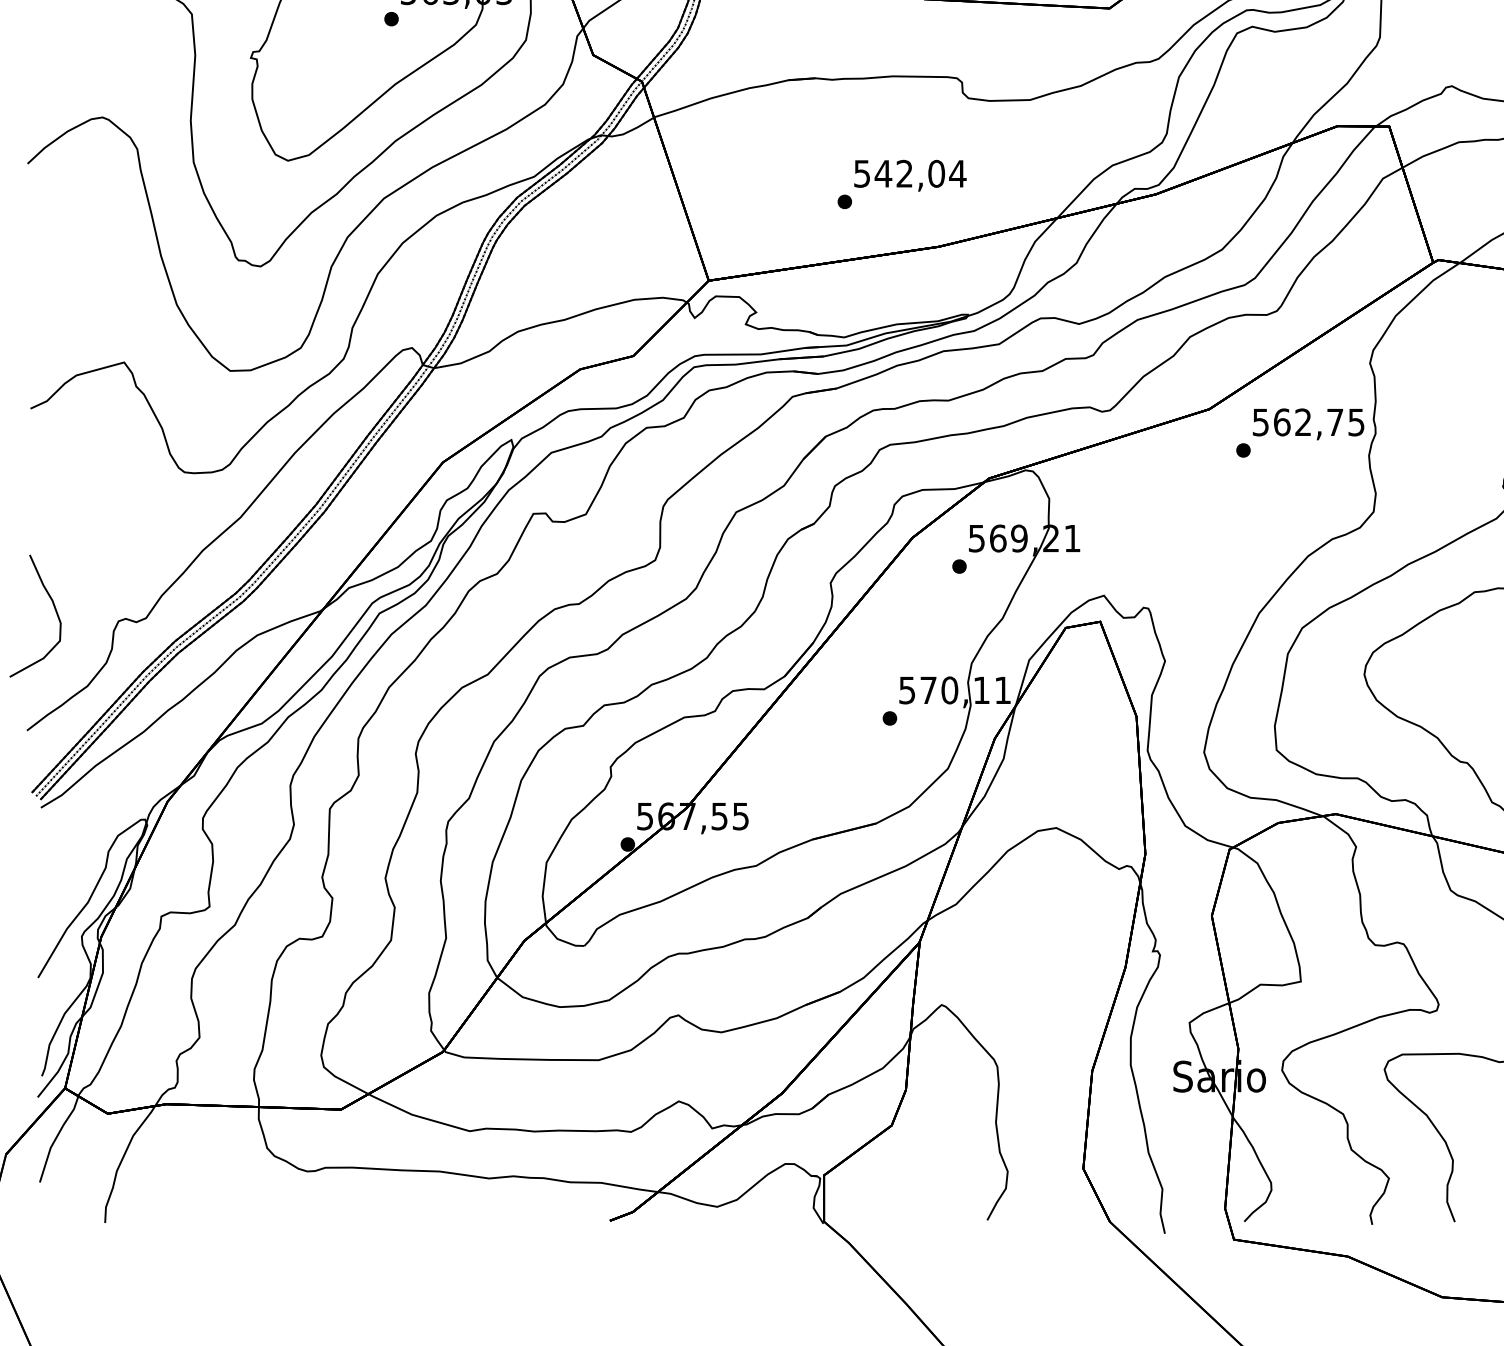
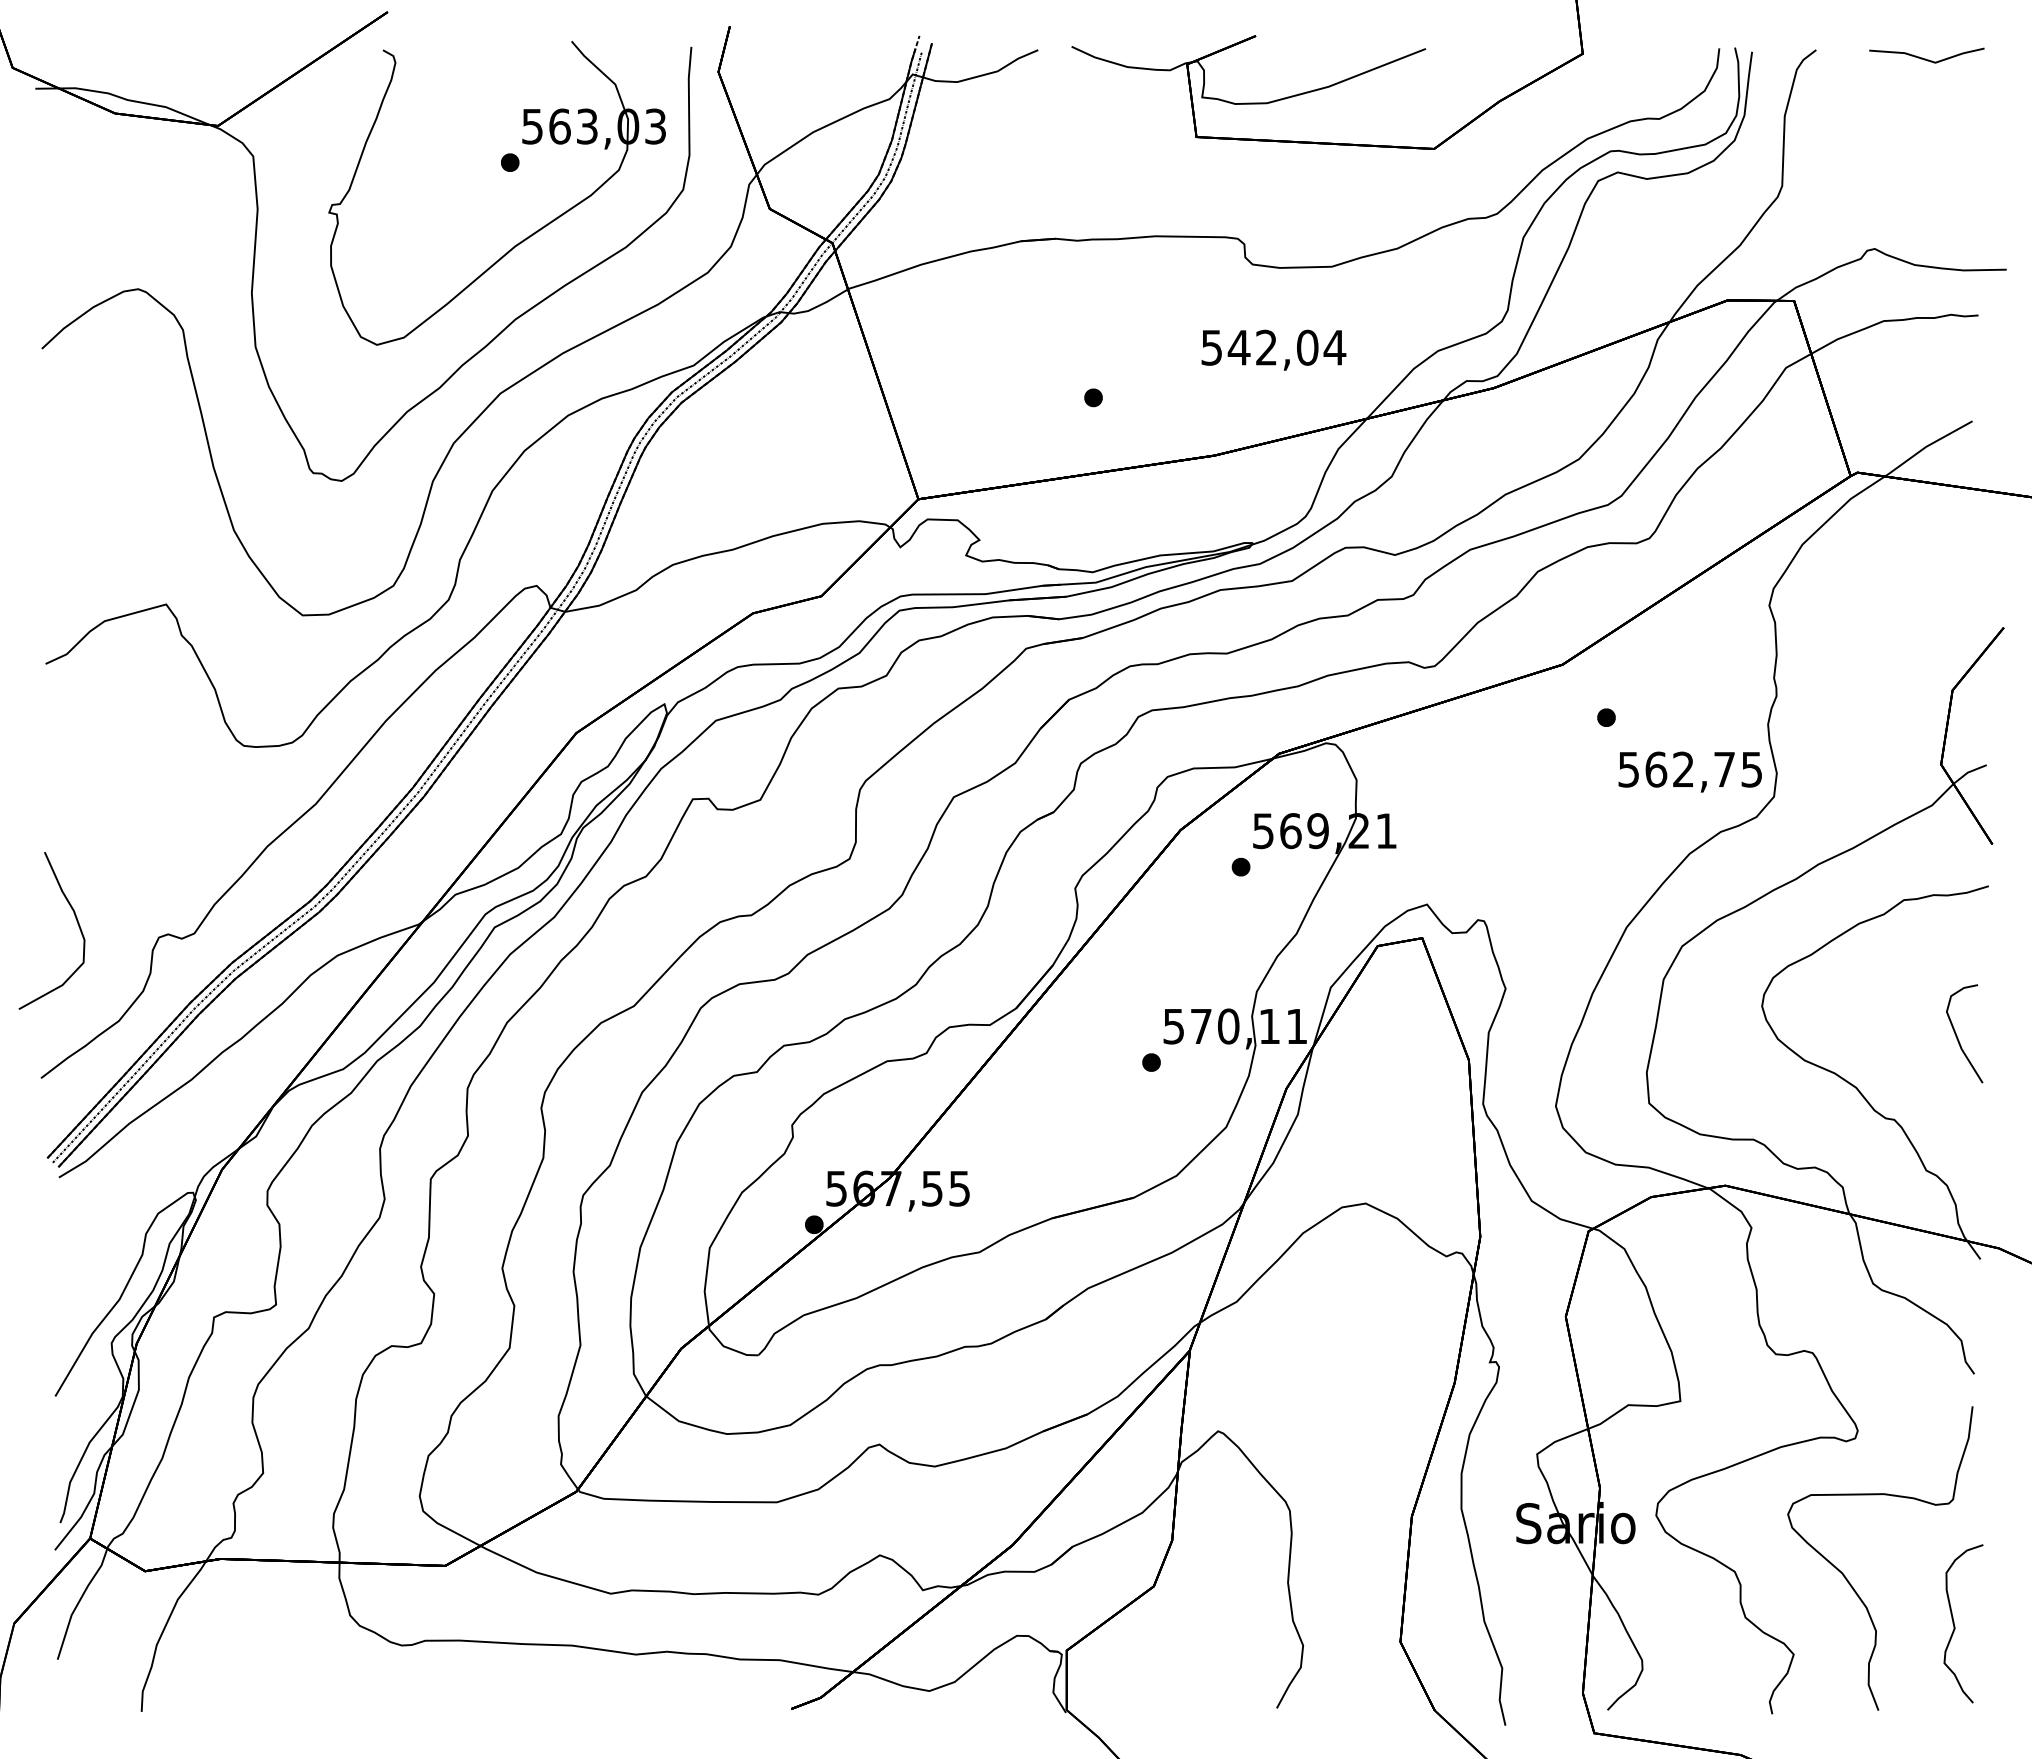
text: (910, 175) -> (1273, 349), moved
text: (1307, 423) -> (1689, 771), moved

